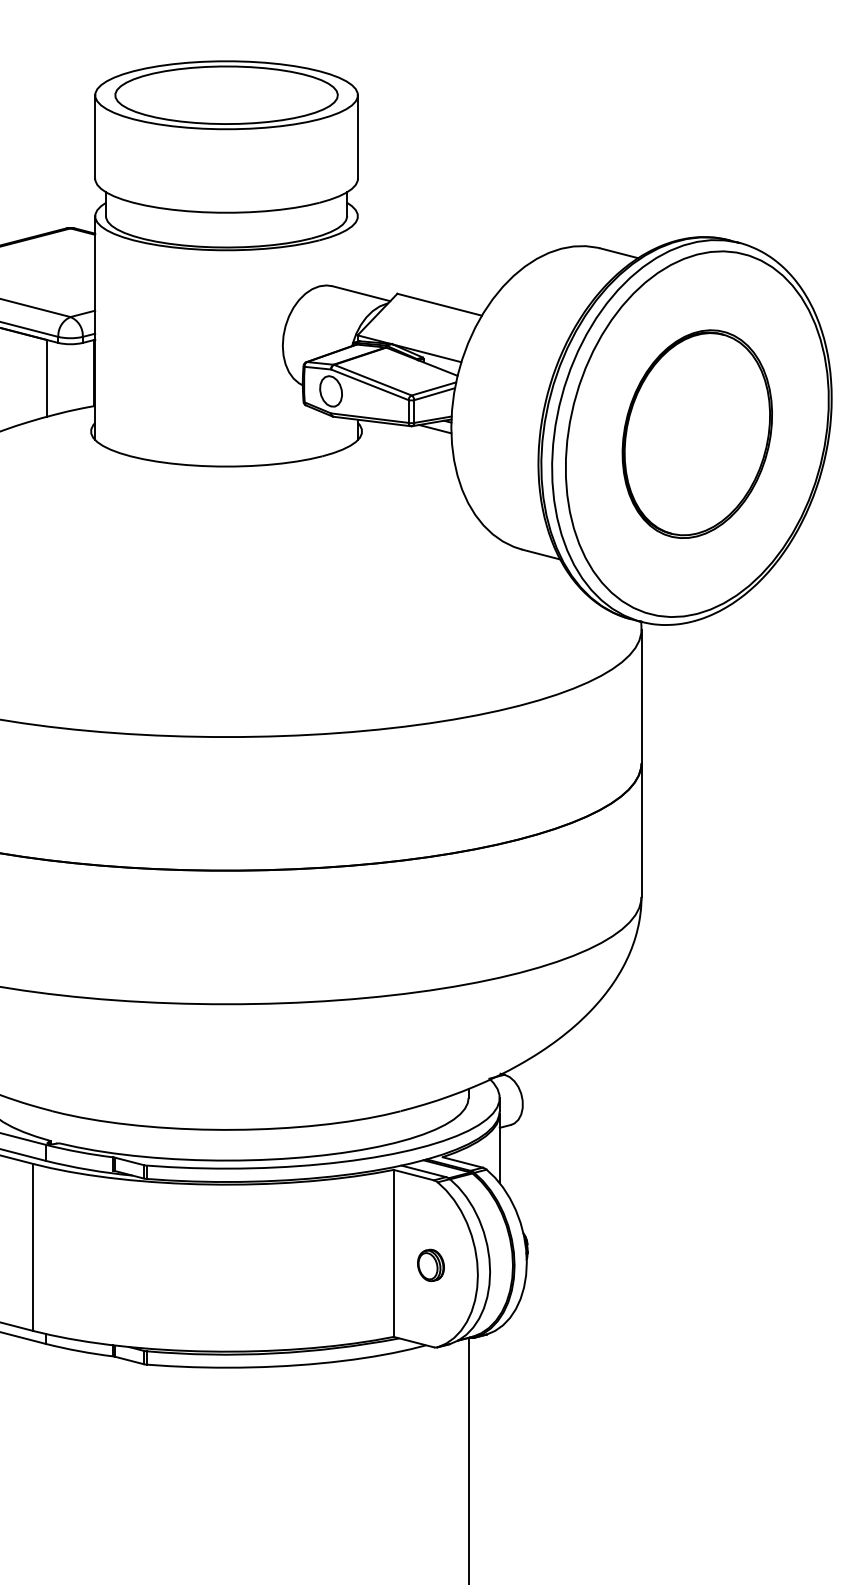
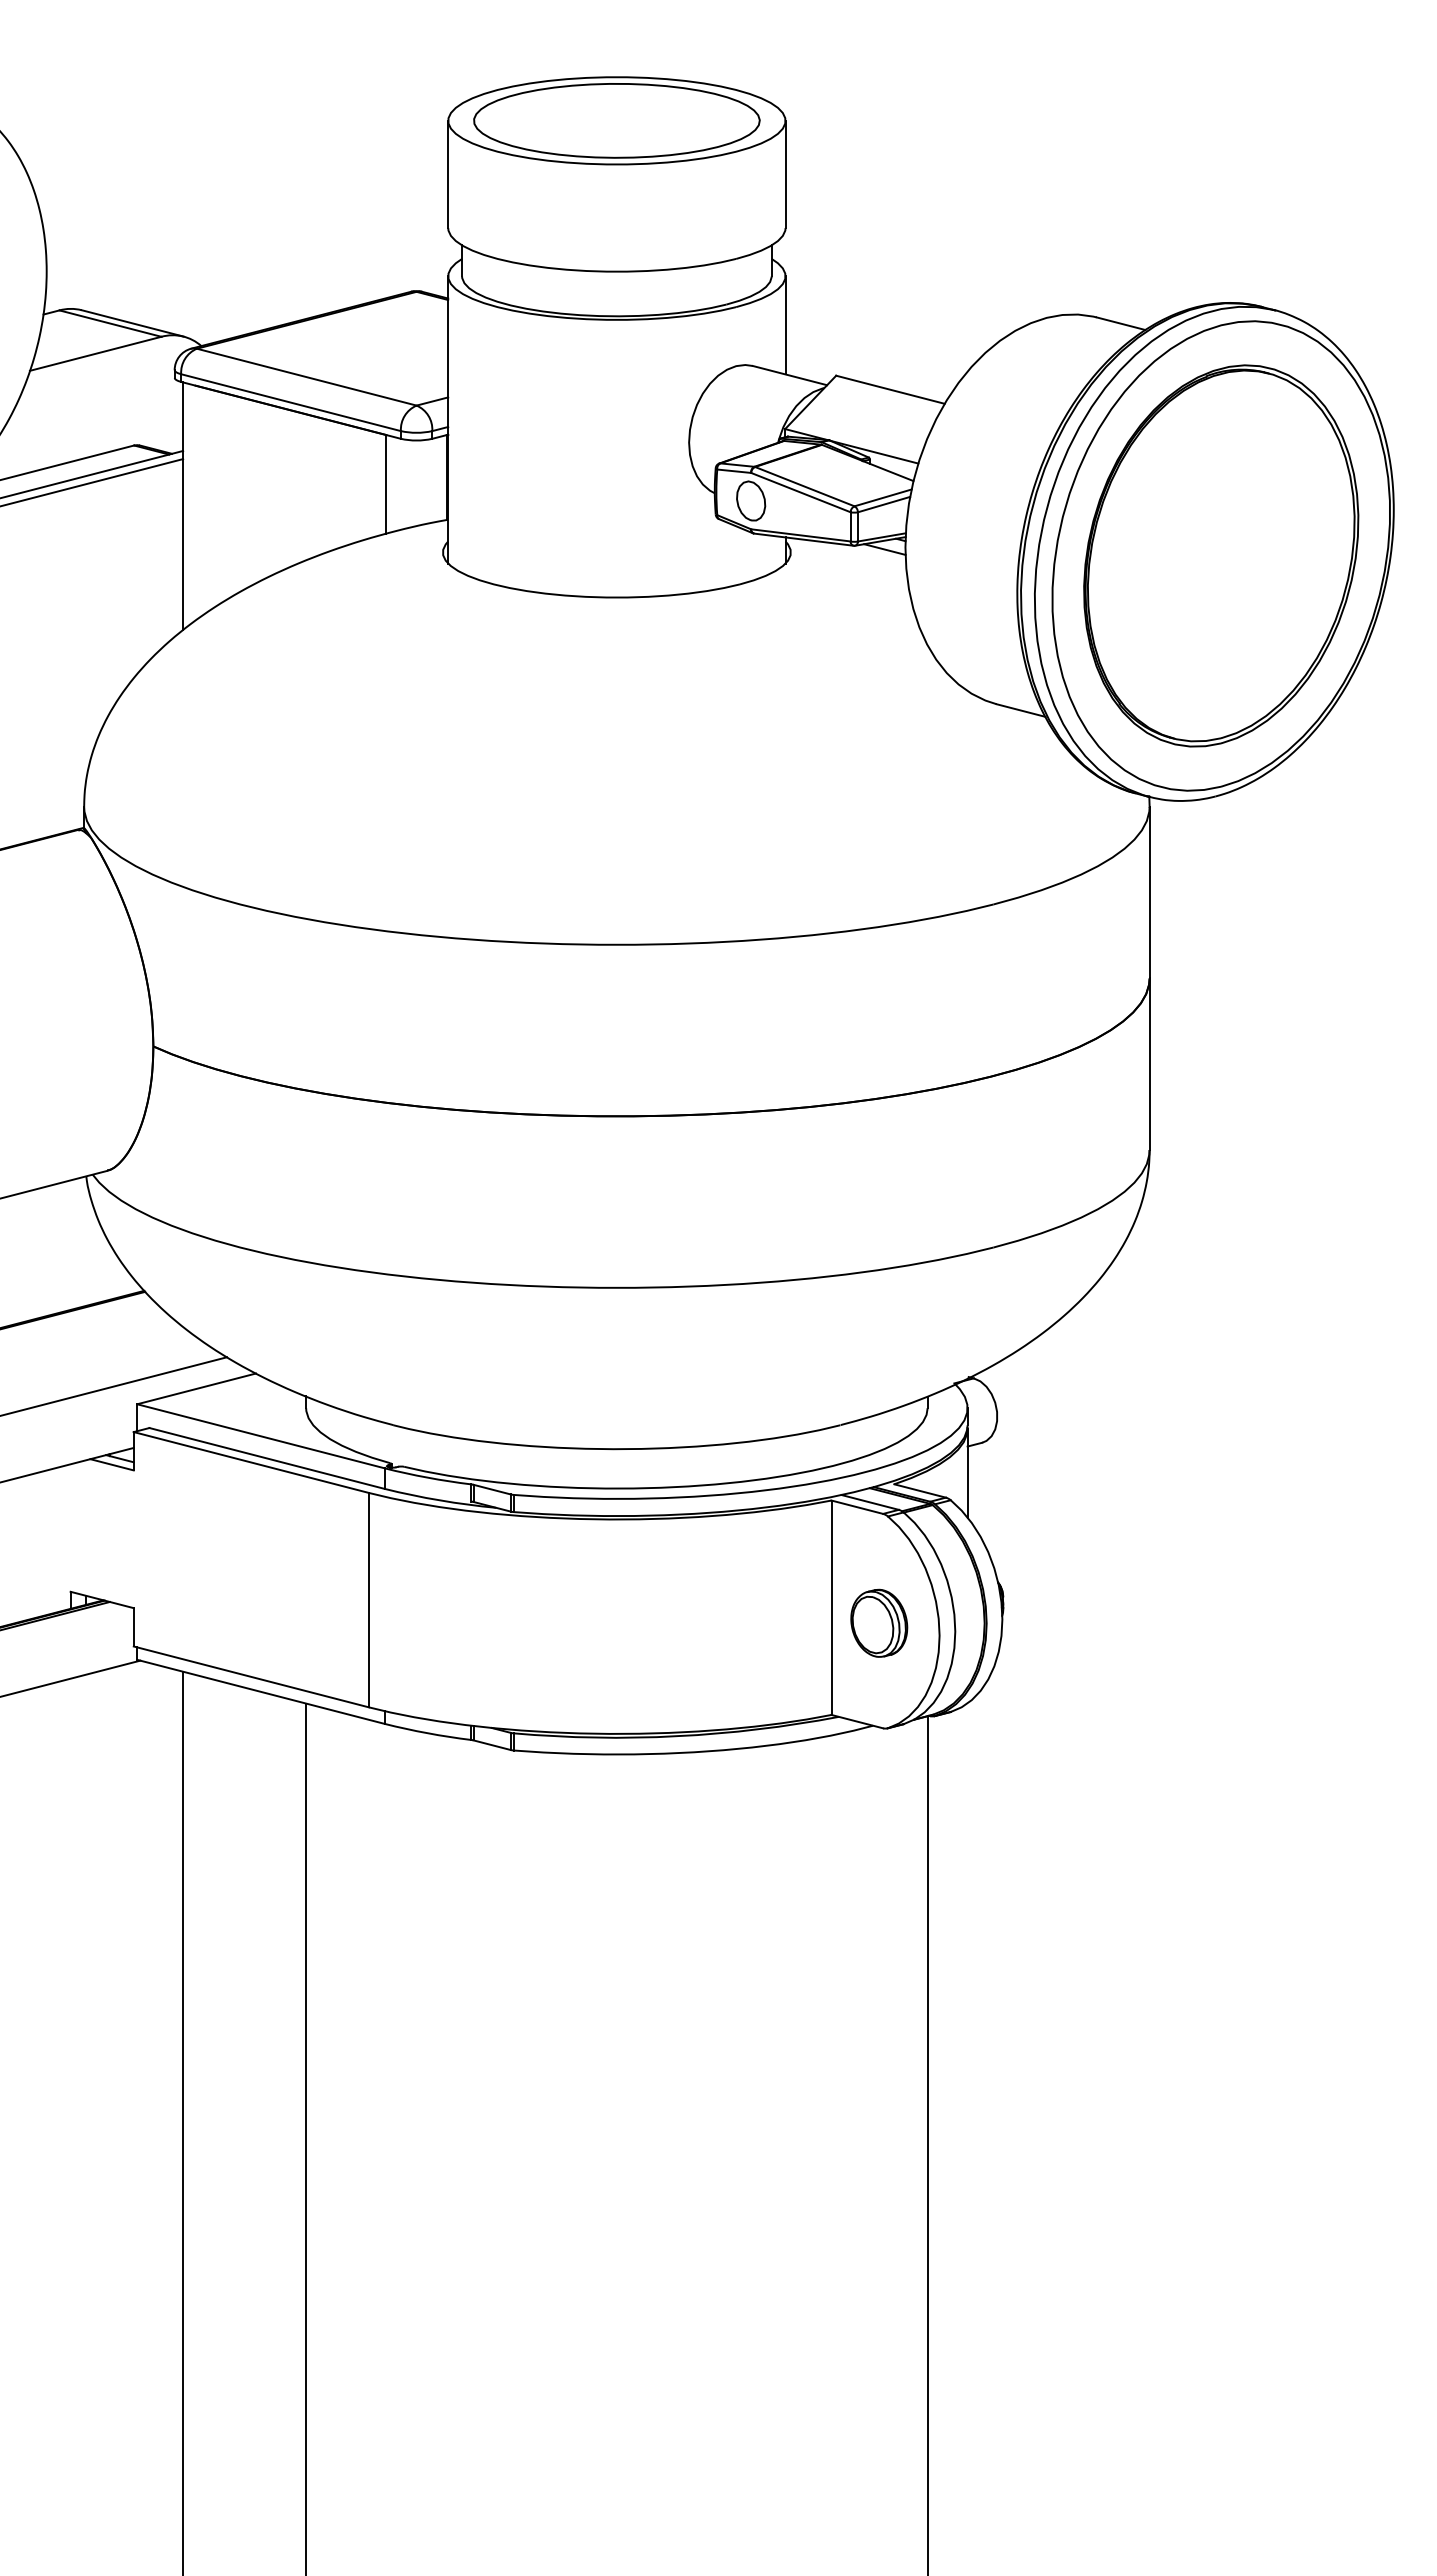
line: (357, 254) -> (785, 325), added
part: (697, 433) -> (1221, 555), size x1.43
part: (431, 1264) -> (879, 1622), size x1.67

